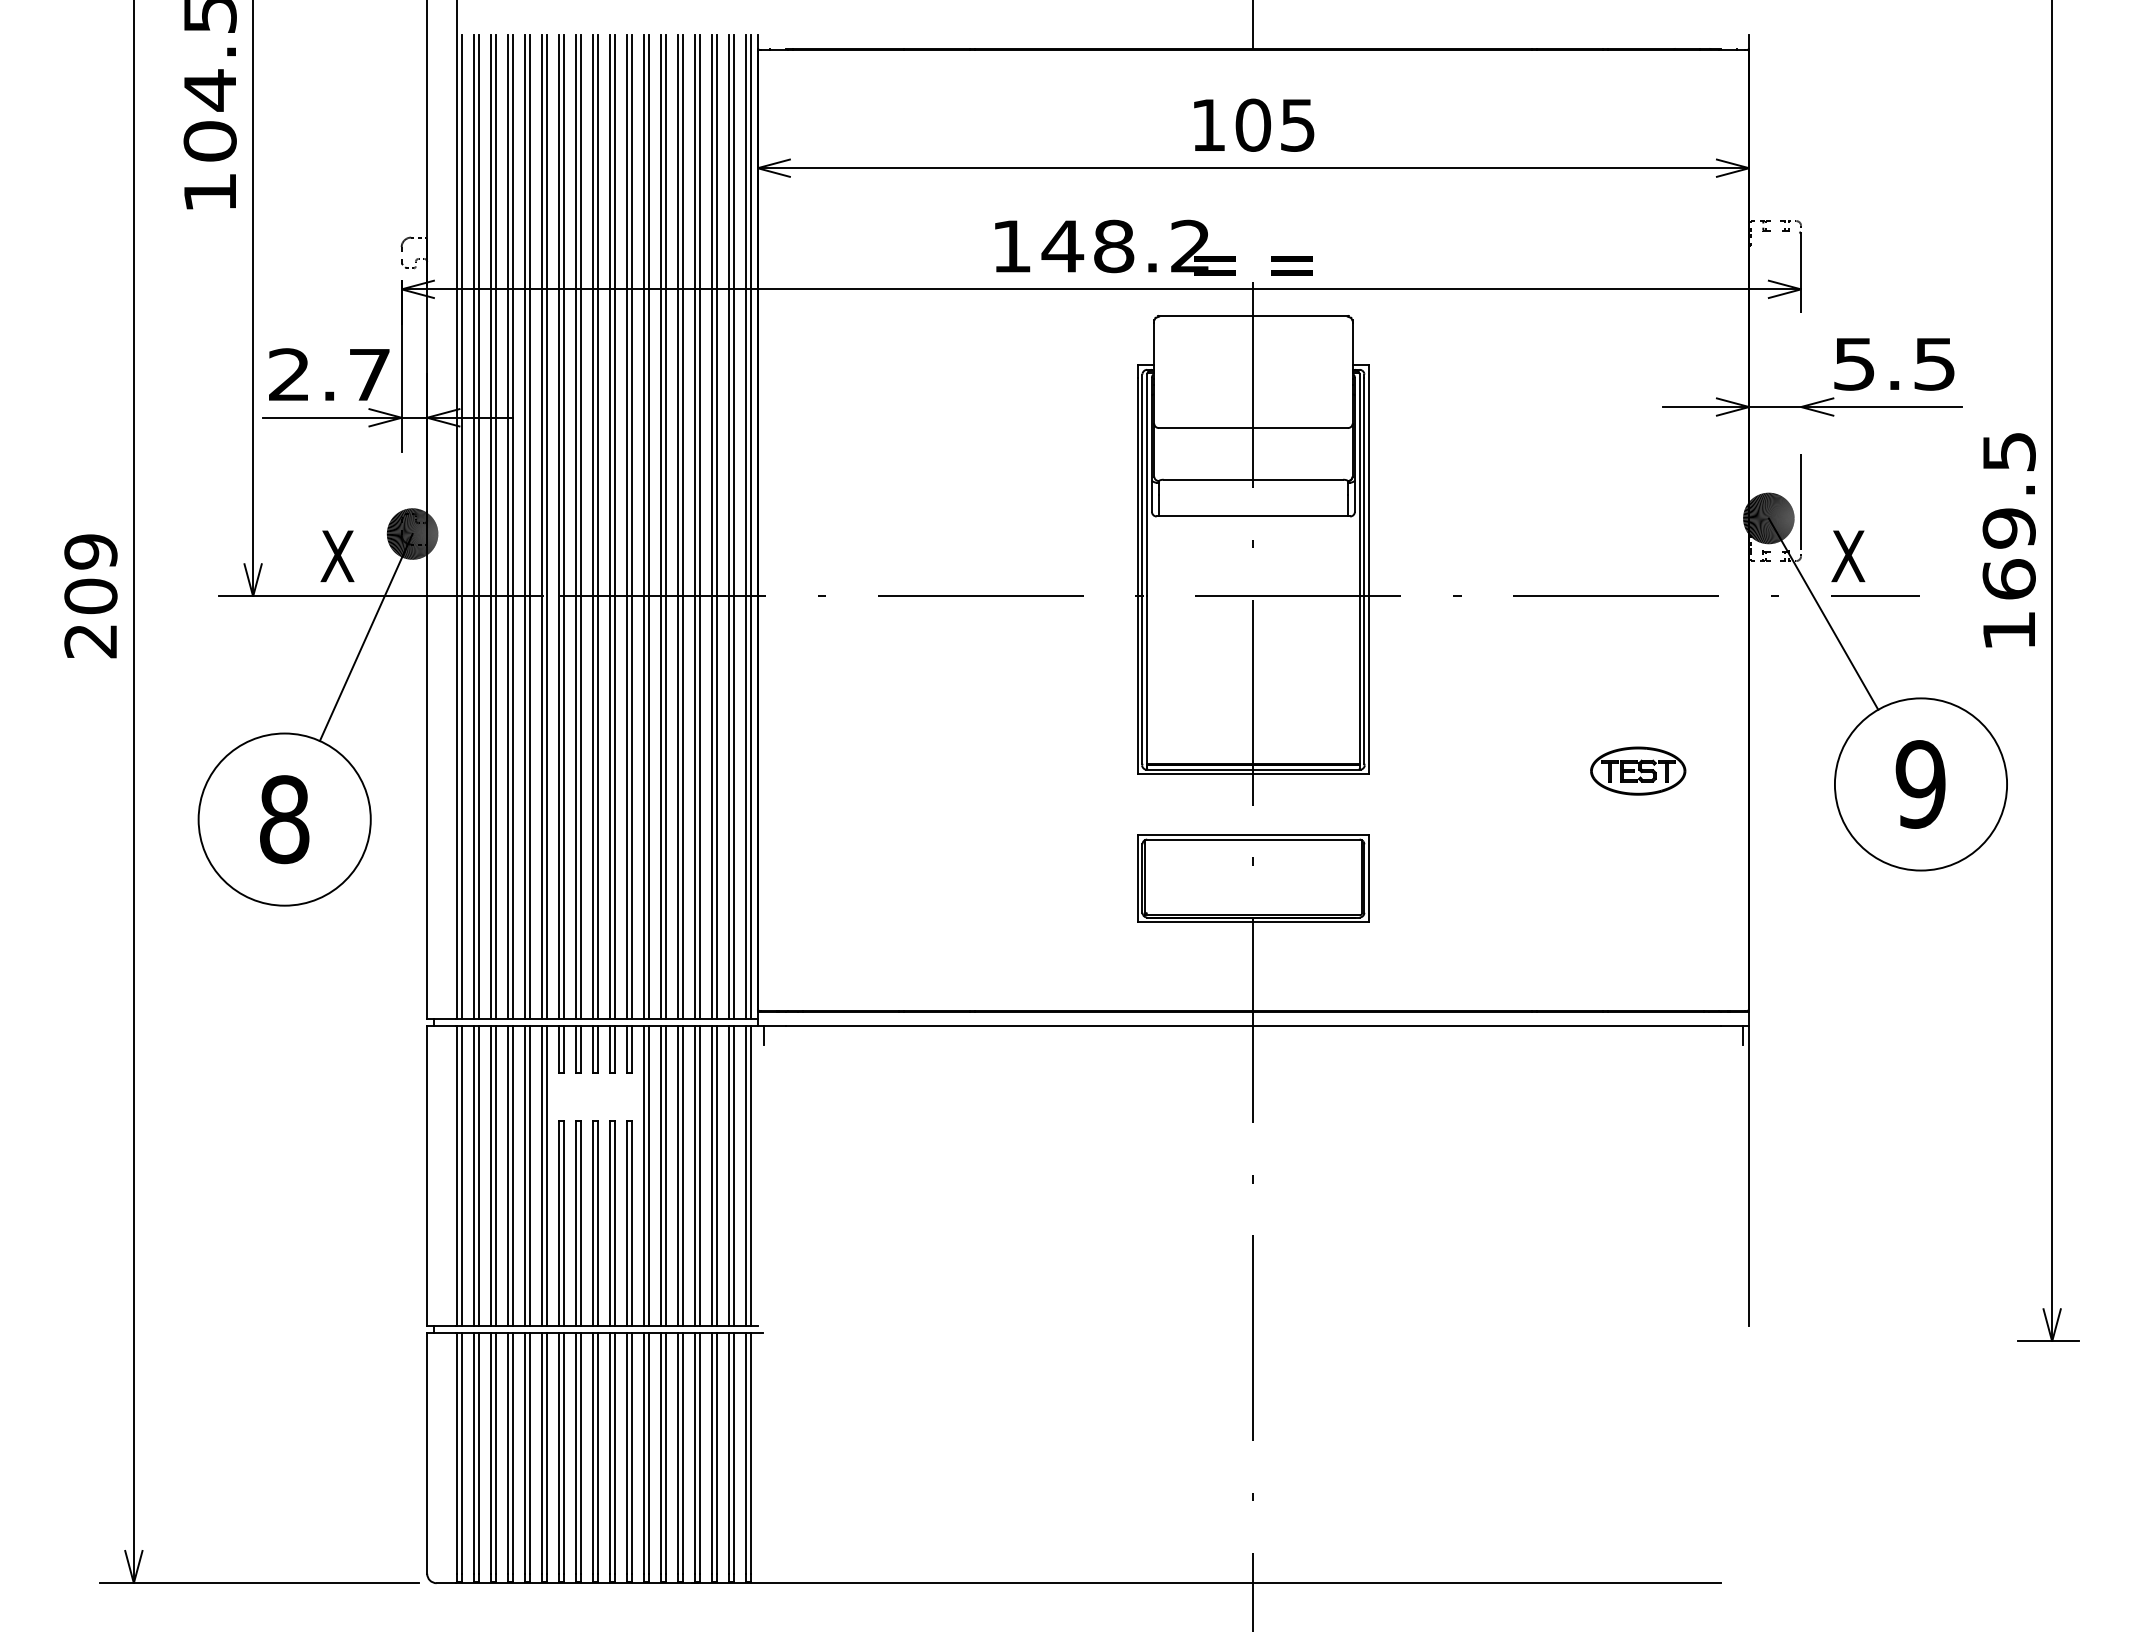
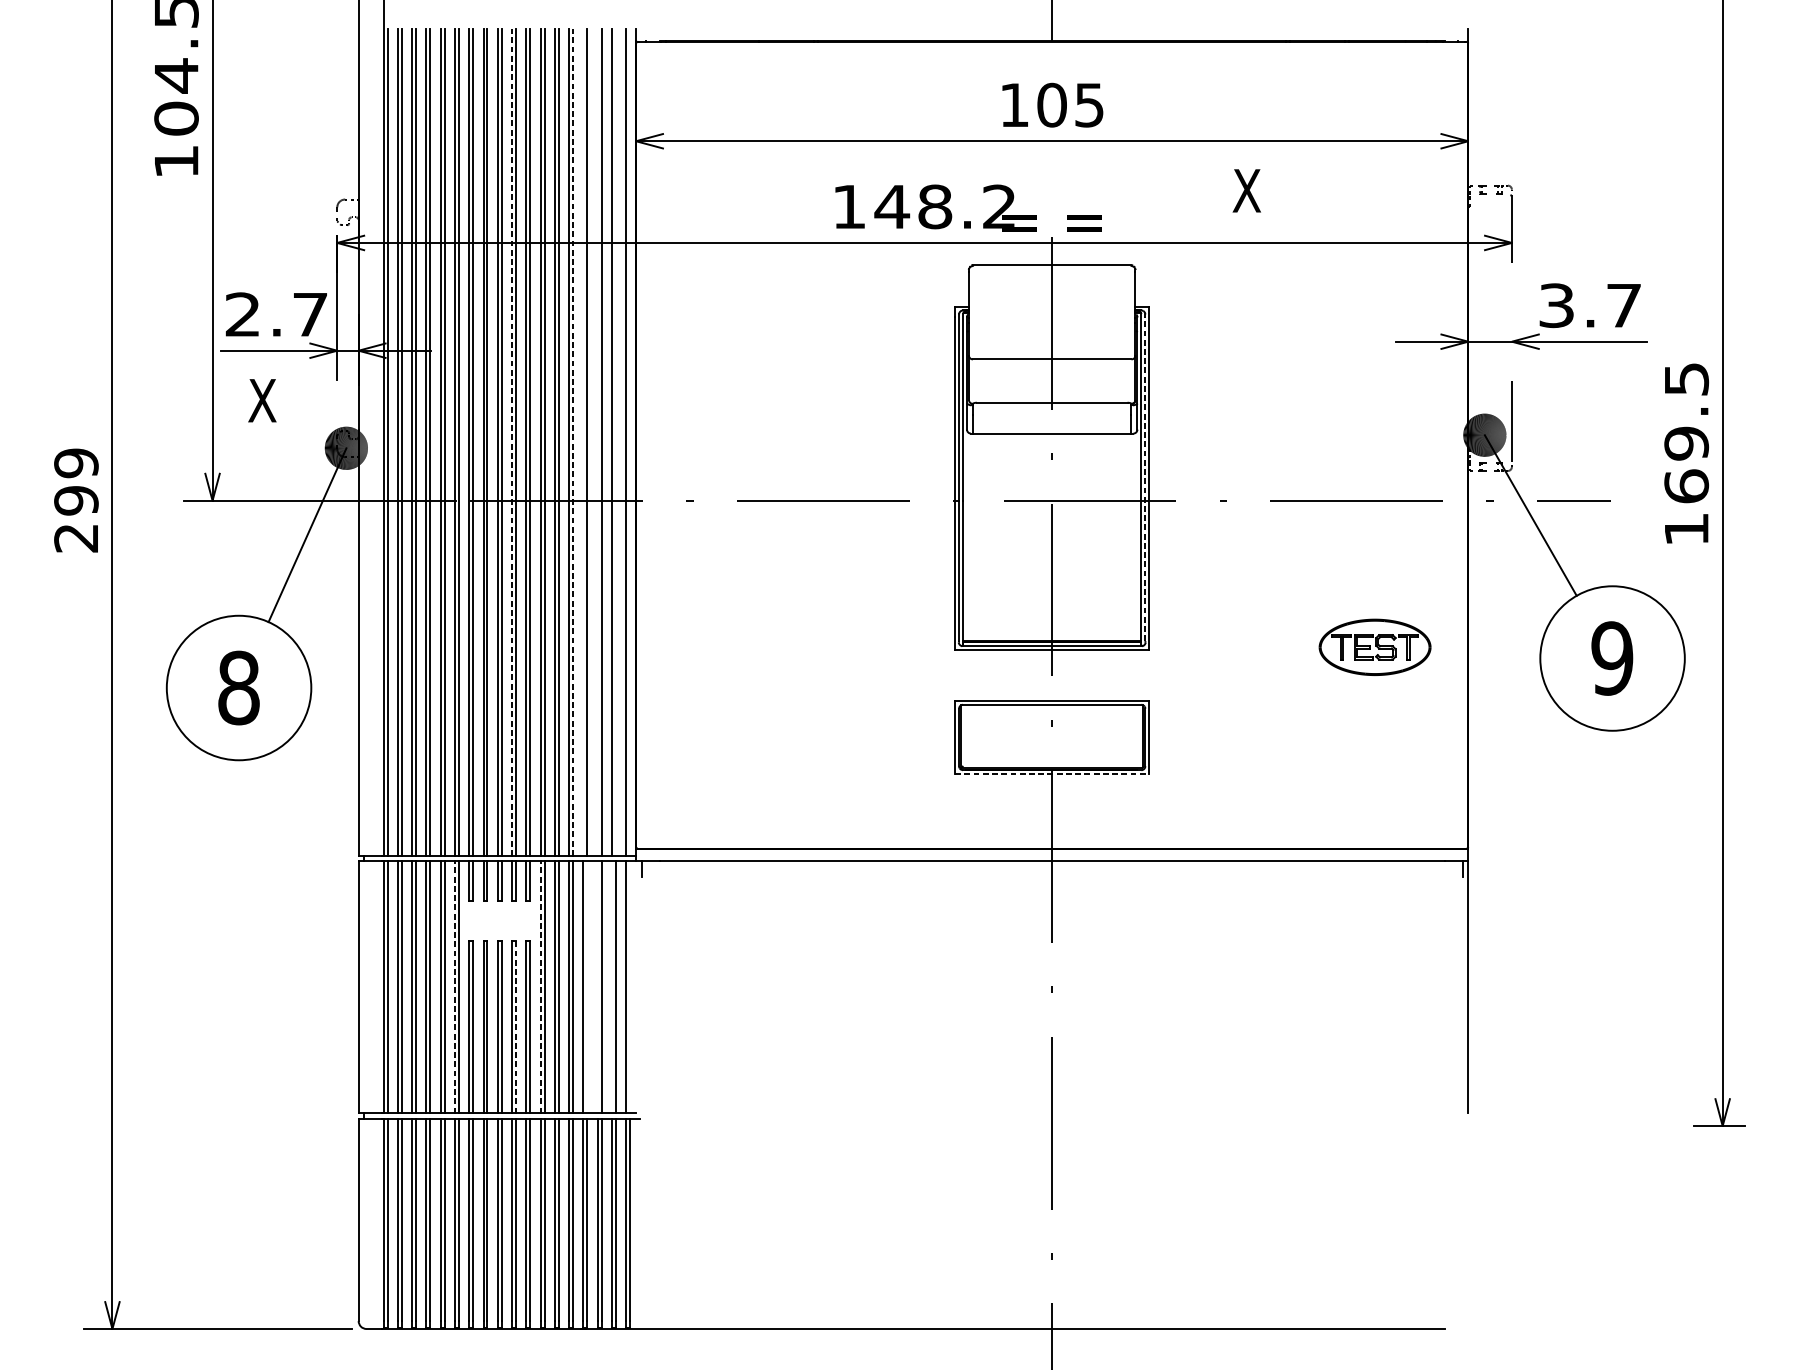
text: (1894, 363) -> (1590, 305), 5.5 -> 3.7
line: (609, 526) -> (511, 441), solid -> dashed
line: (682, 526) -> (572, 441), solid -> dashed
line: (694, 526) -> (583, 441), removed
line: (711, 526) -> (597, 441), removed
line: (733, 526) -> (615, 441), removed
line: (750, 526) -> (630, 441), removed
text: (337, 556) -> (262, 400), moved
text: (1848, 556) -> (1247, 191), moved
line: (1364, 570) -> (1145, 478), solid -> dashed
text: (90, 596) -> (76, 500), 209 -> 299
part: (1638, 770) -> (1375, 646), size x1.4
line: (1253, 922) -> (1052, 774), solid -> dashed
line: (541, 1175) -> (454, 986), solid -> dashed
line: (643, 1175) -> (540, 986), solid -> dashed
line: (699, 1176) -> (587, 987), removed
line: (711, 1176) -> (597, 987), removed
line: (728, 1176) -> (611, 987), removed
line: (750, 1176) -> (630, 987), removed
line: (614, 1223) -> (515, 1027), solid -> dashed

